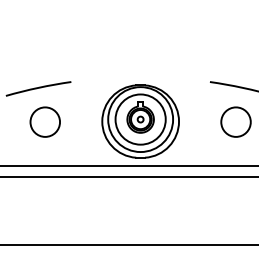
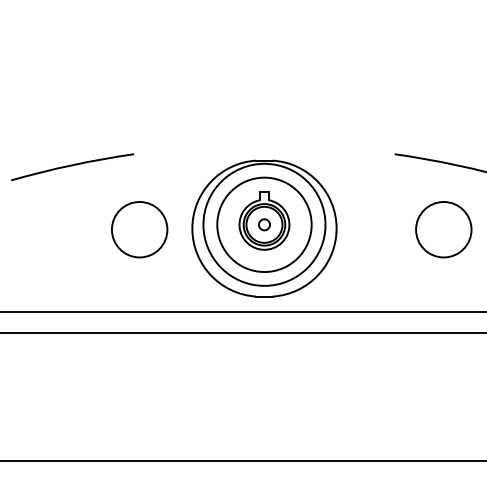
circle: (44, 121) -> (138, 228), moved

